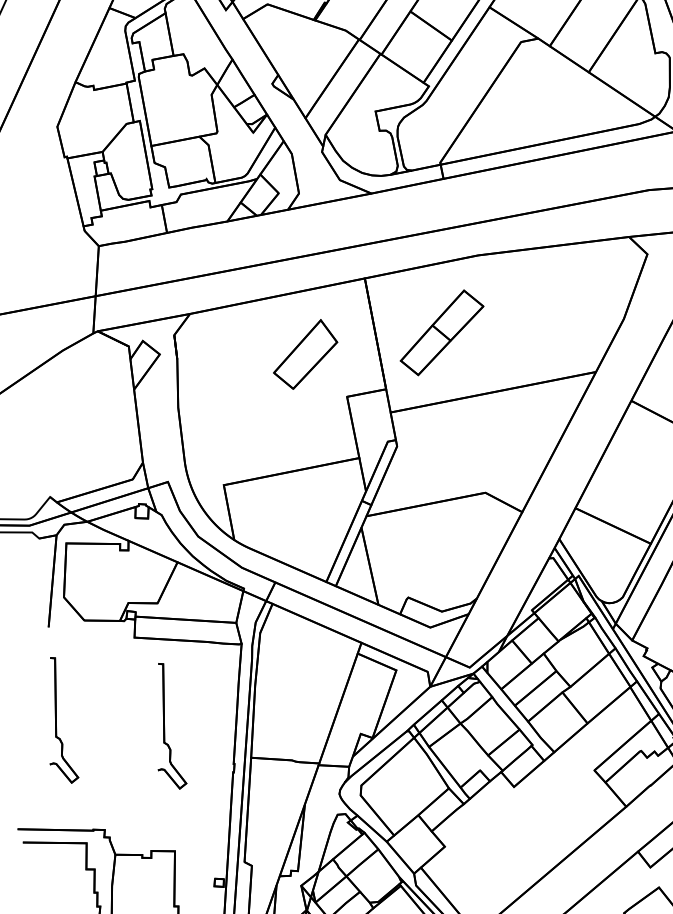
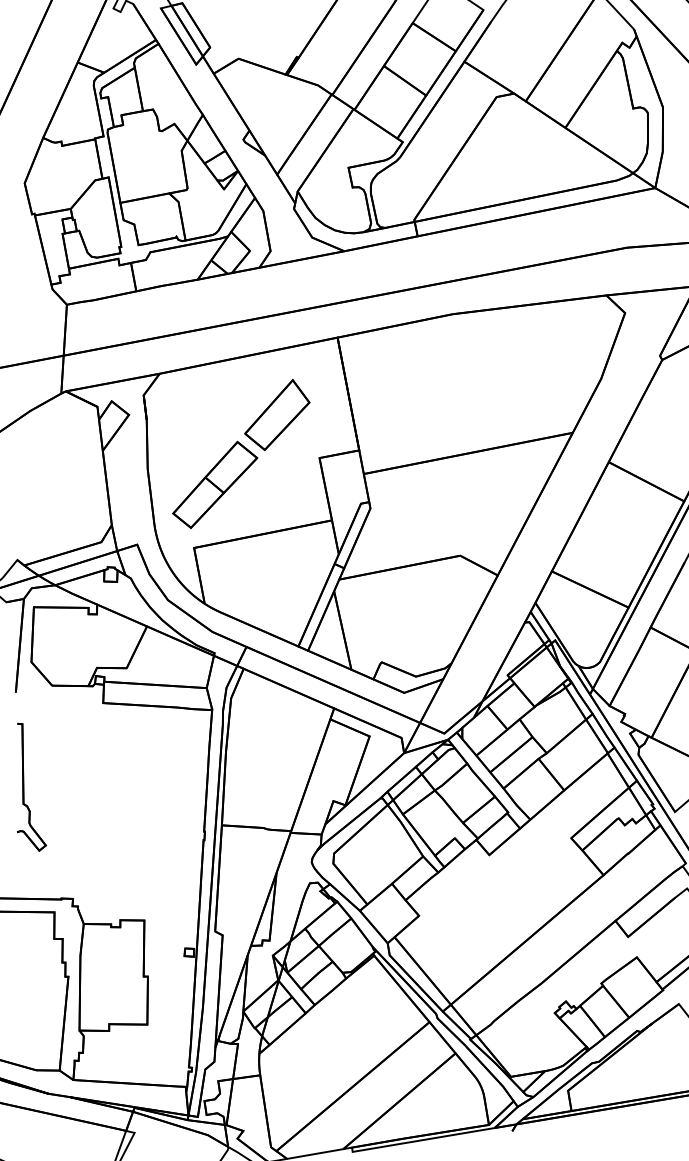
part: (442, 332) -> (215, 484), moved
part: (165, 725) -> (134, 792), removed

